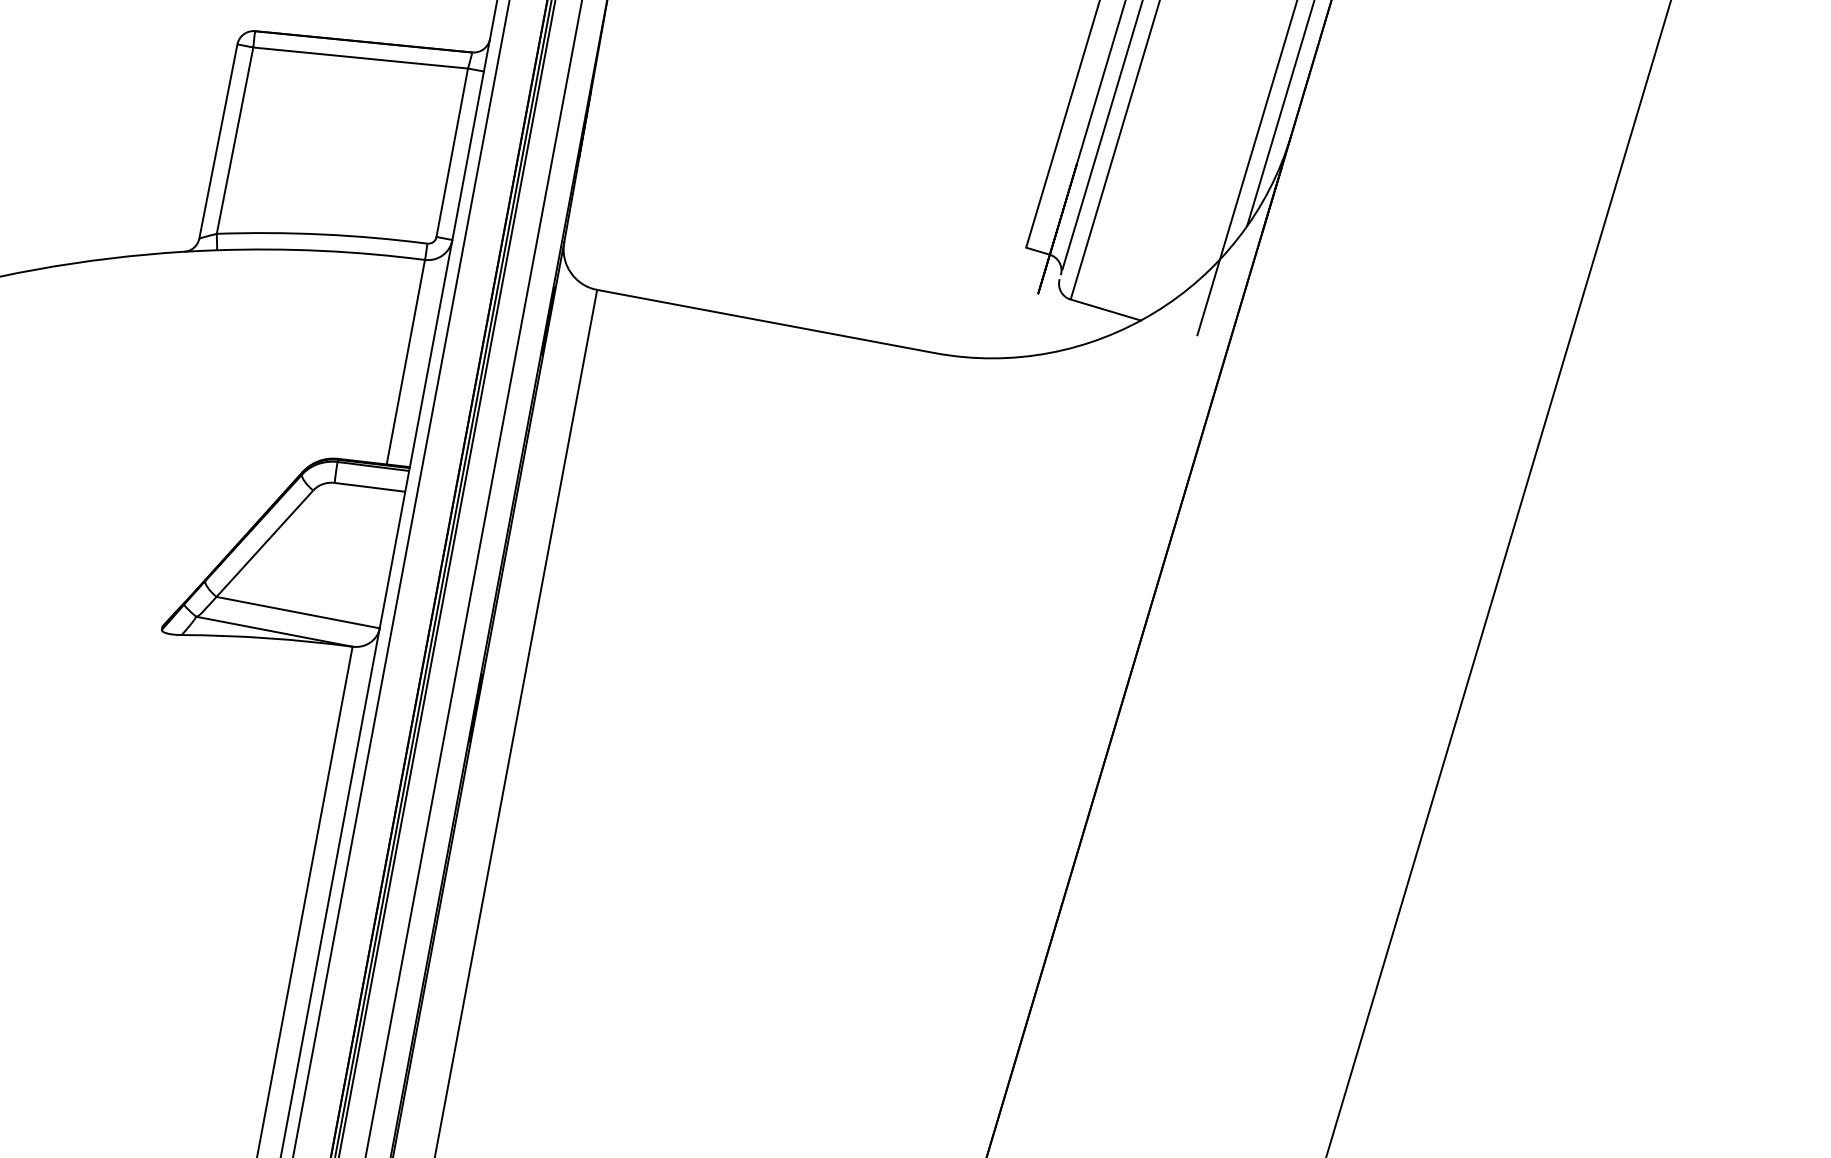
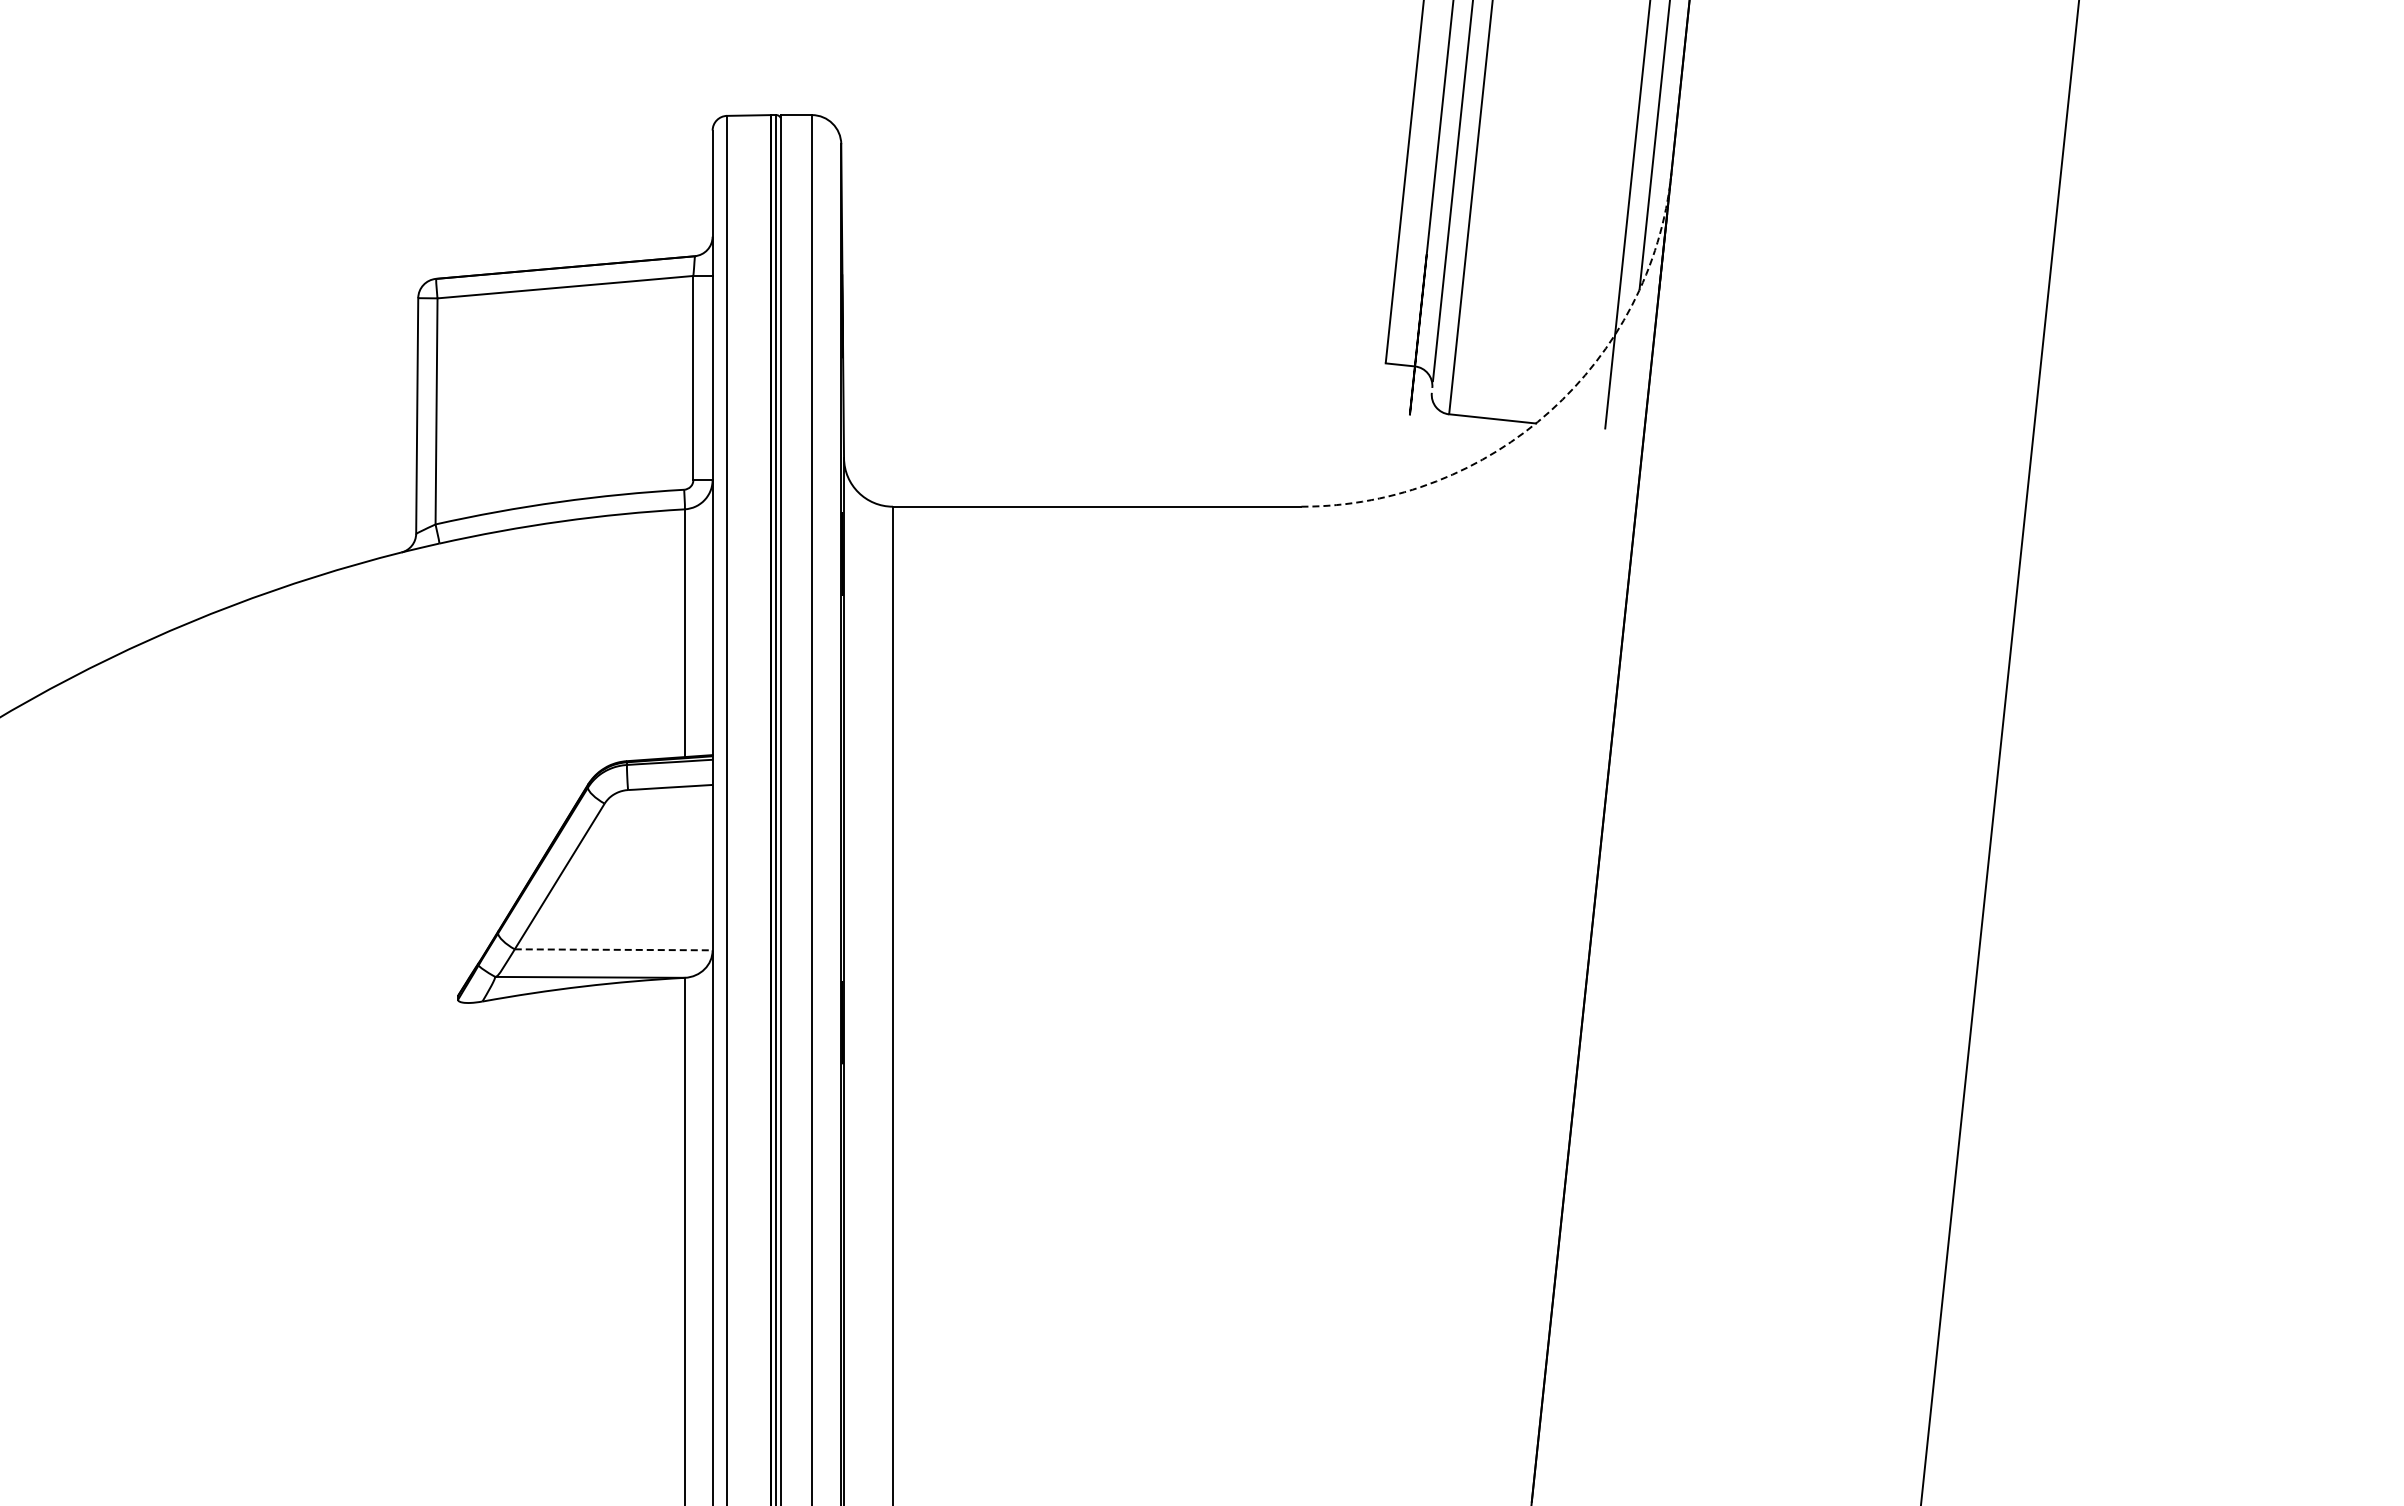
arc: (1154, 312) -> (1550, 411), solid -> dashed
line: (298, 612) -> (613, 949), solid -> dashed

